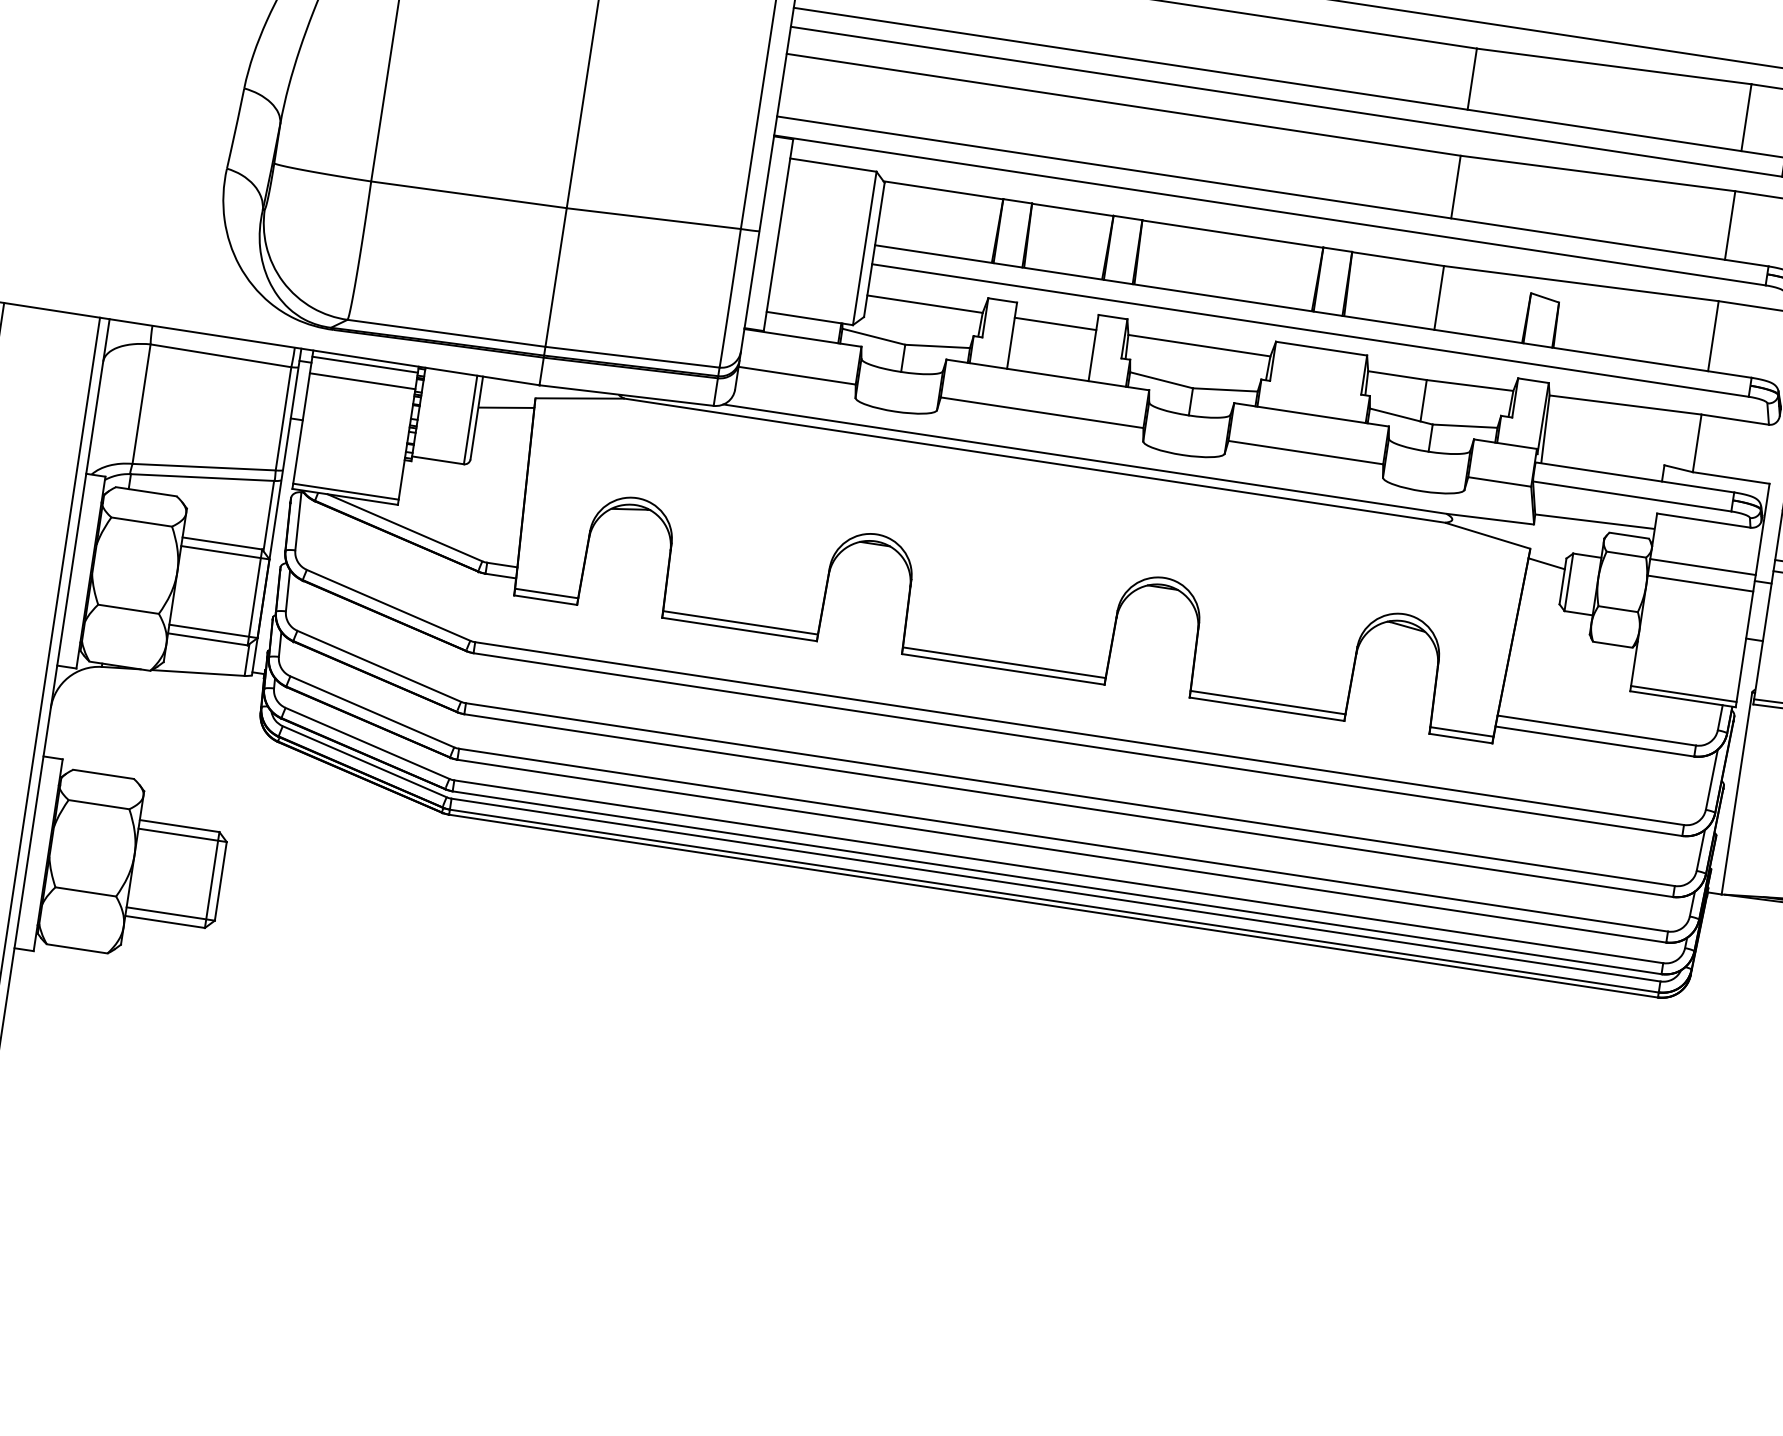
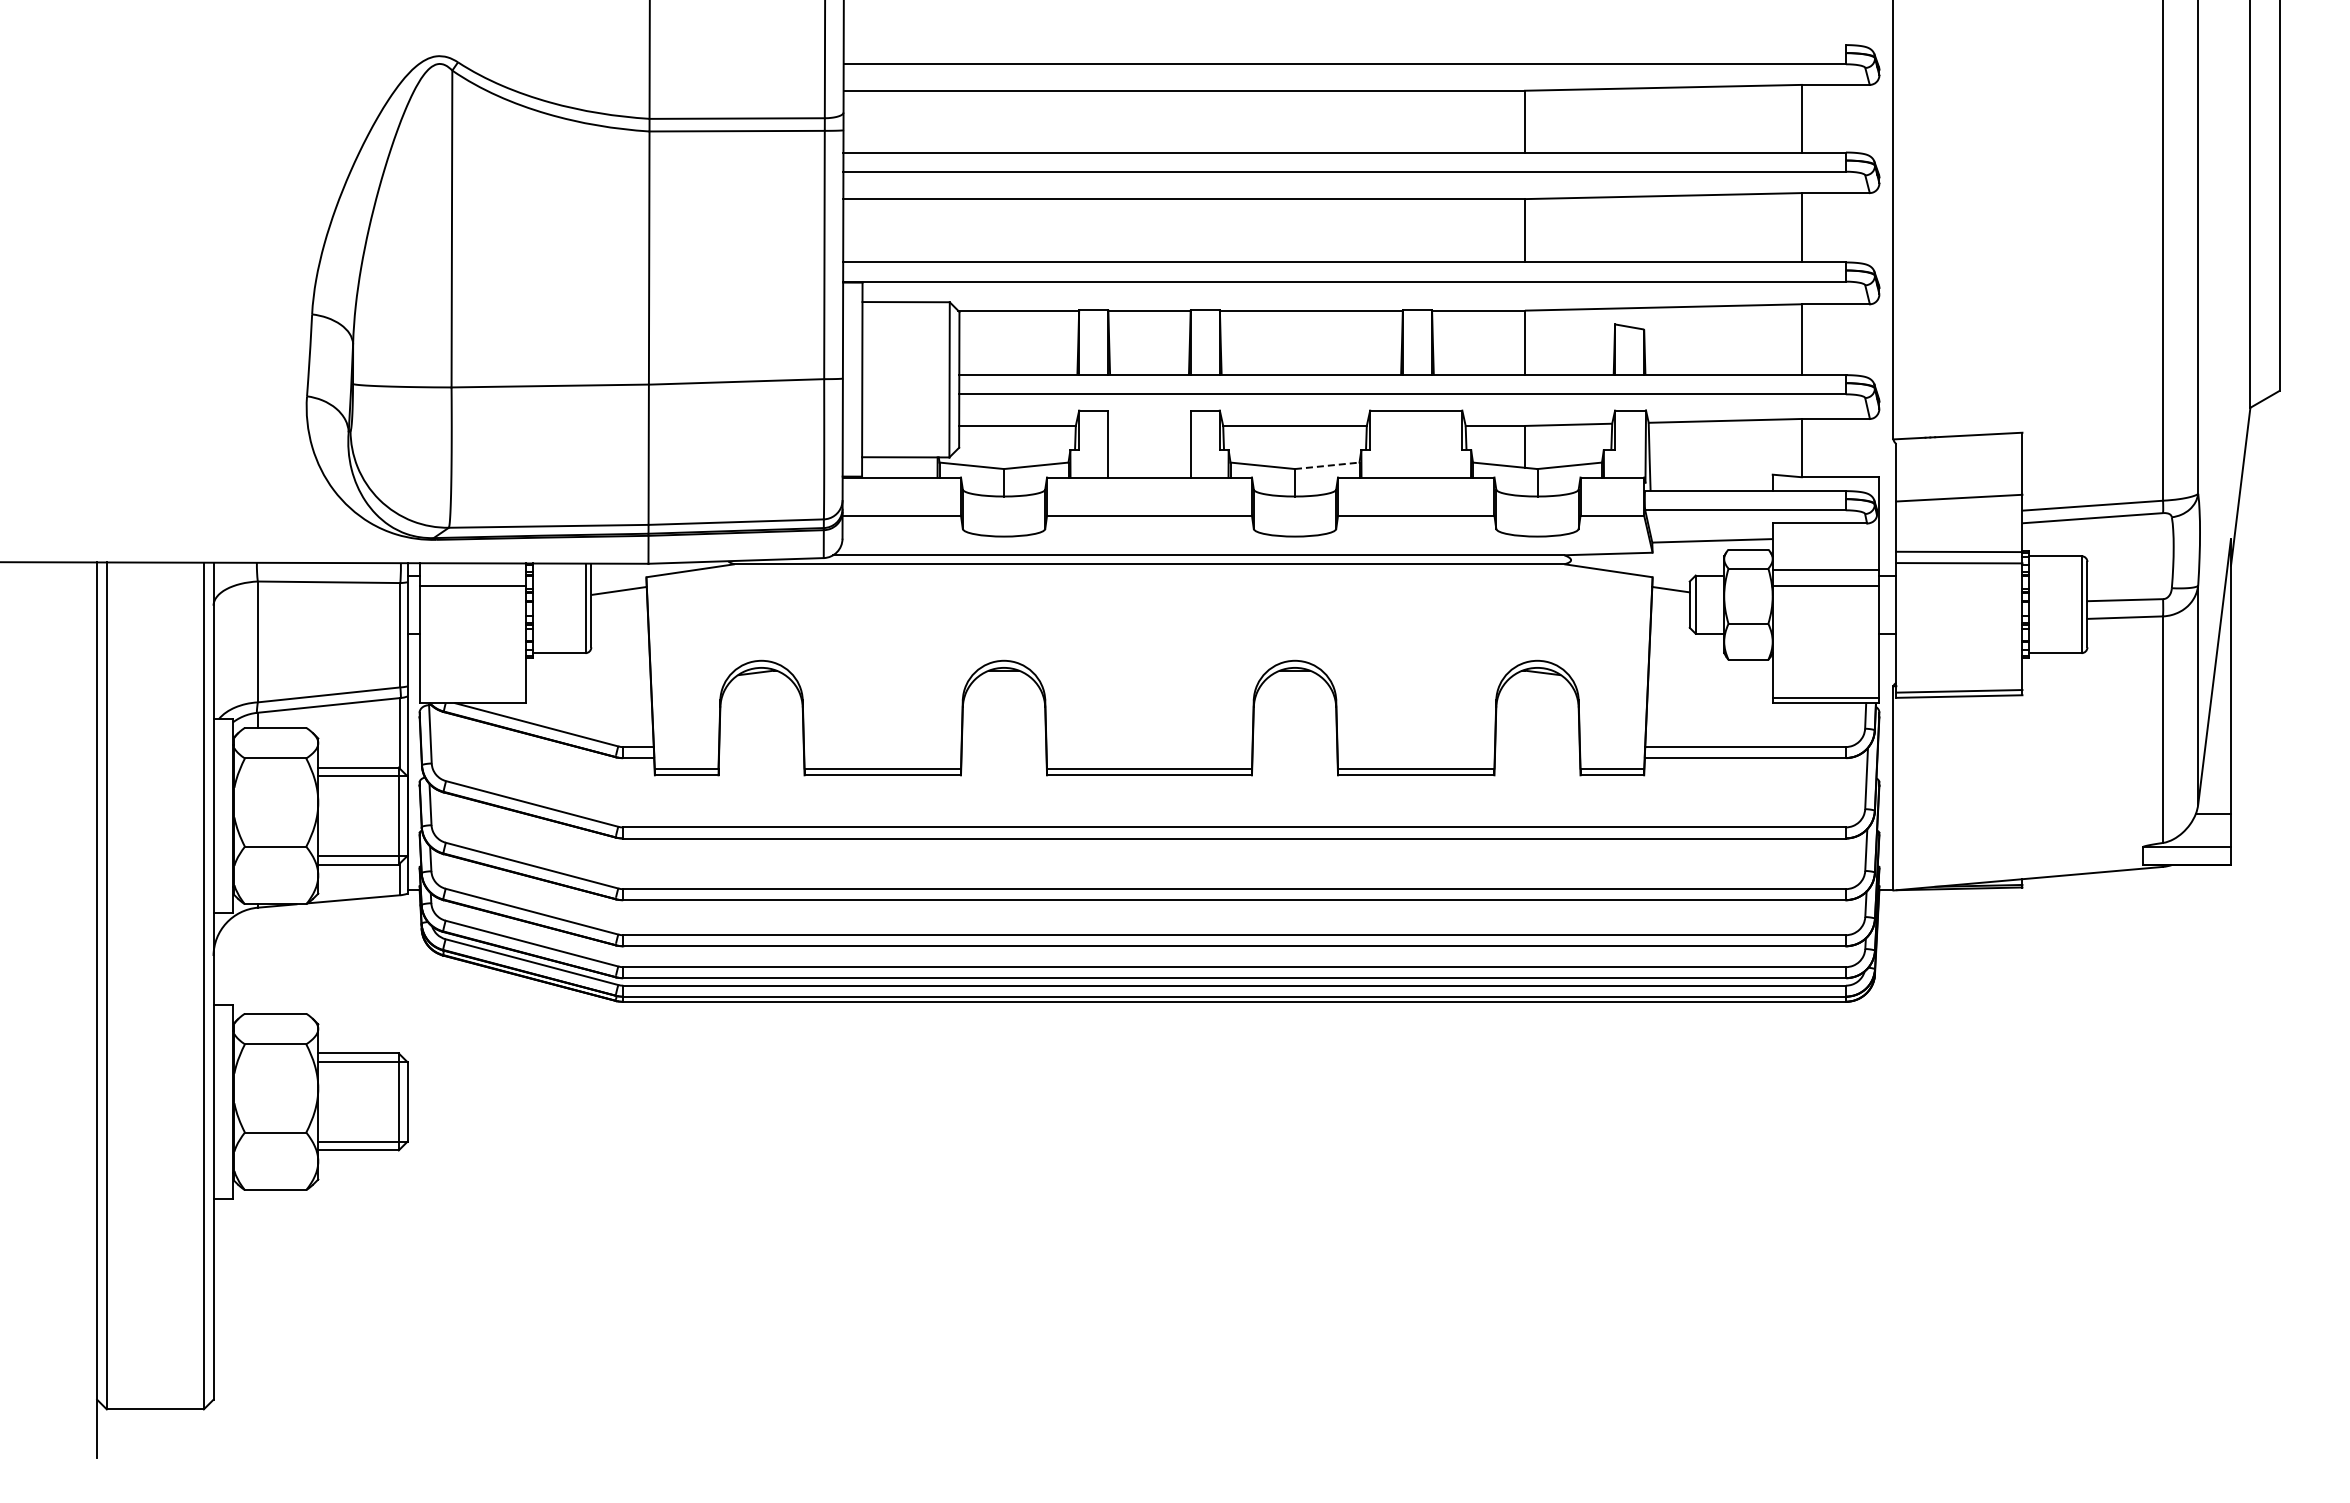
line: (1055, 323) -> (1149, 425), removed
line: (364, 364) -> (472, 569), removed
line: (1225, 389) -> (1327, 465), solid -> dashed
line: (345, 491) -> (472, 697), removed

